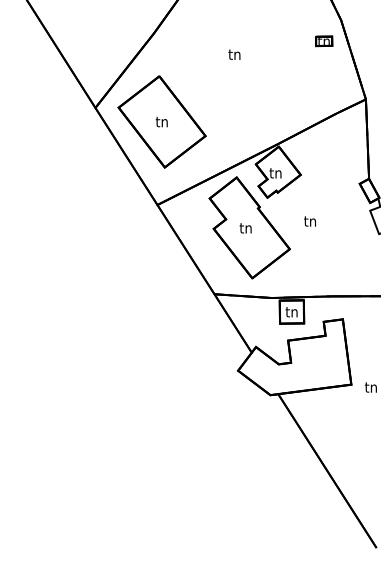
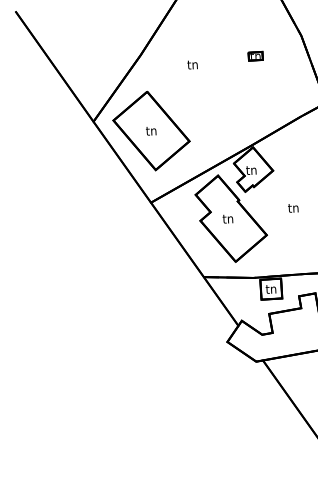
part: (324, 41) -> (256, 56), moved
text: (234, 54) -> (192, 64), moved
text: (309, 221) -> (292, 208), moved

